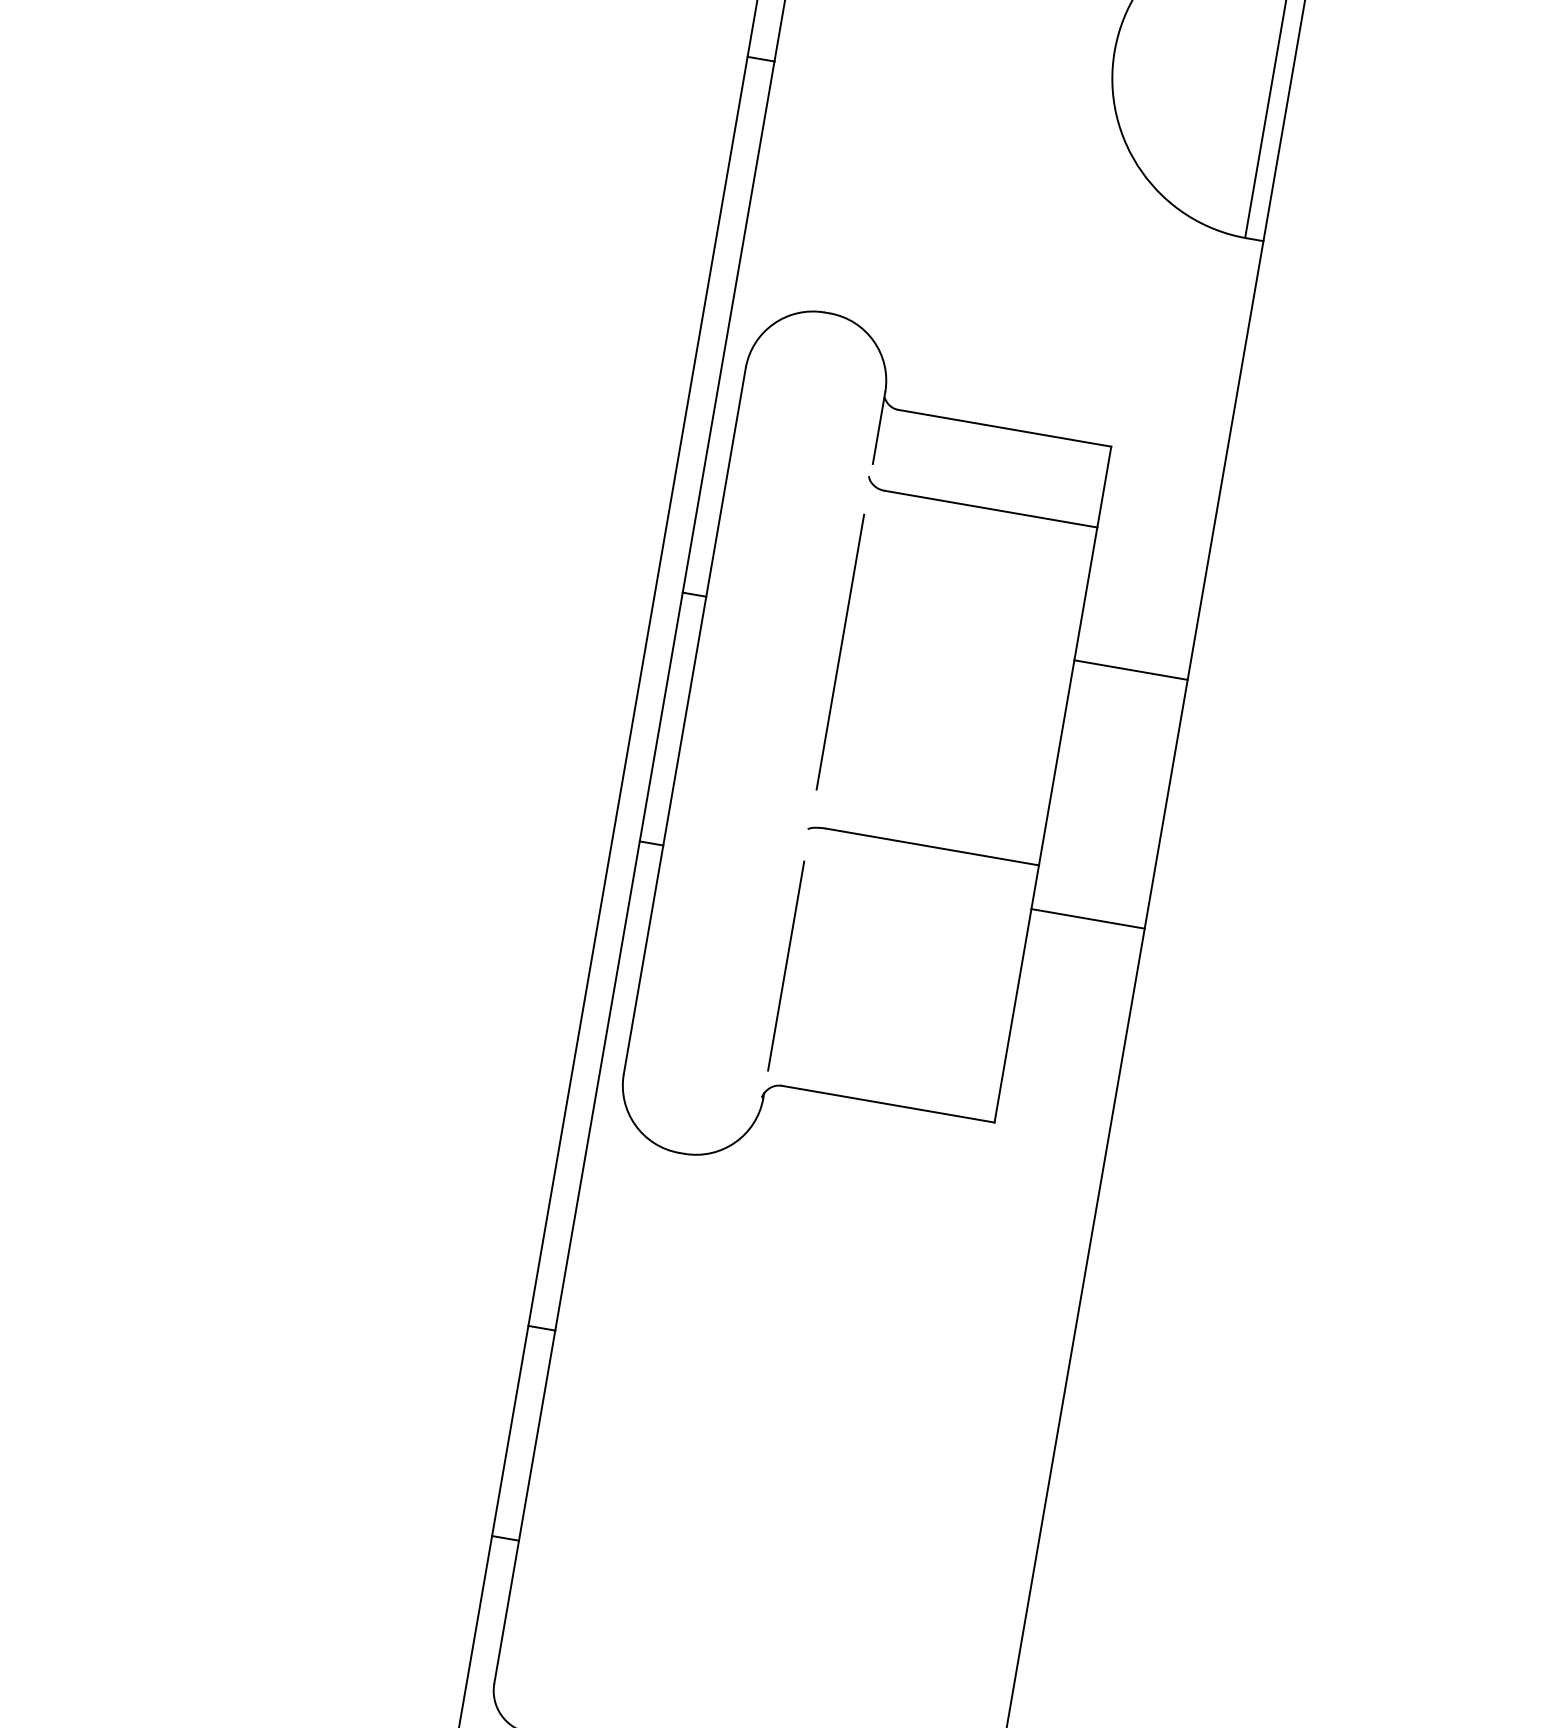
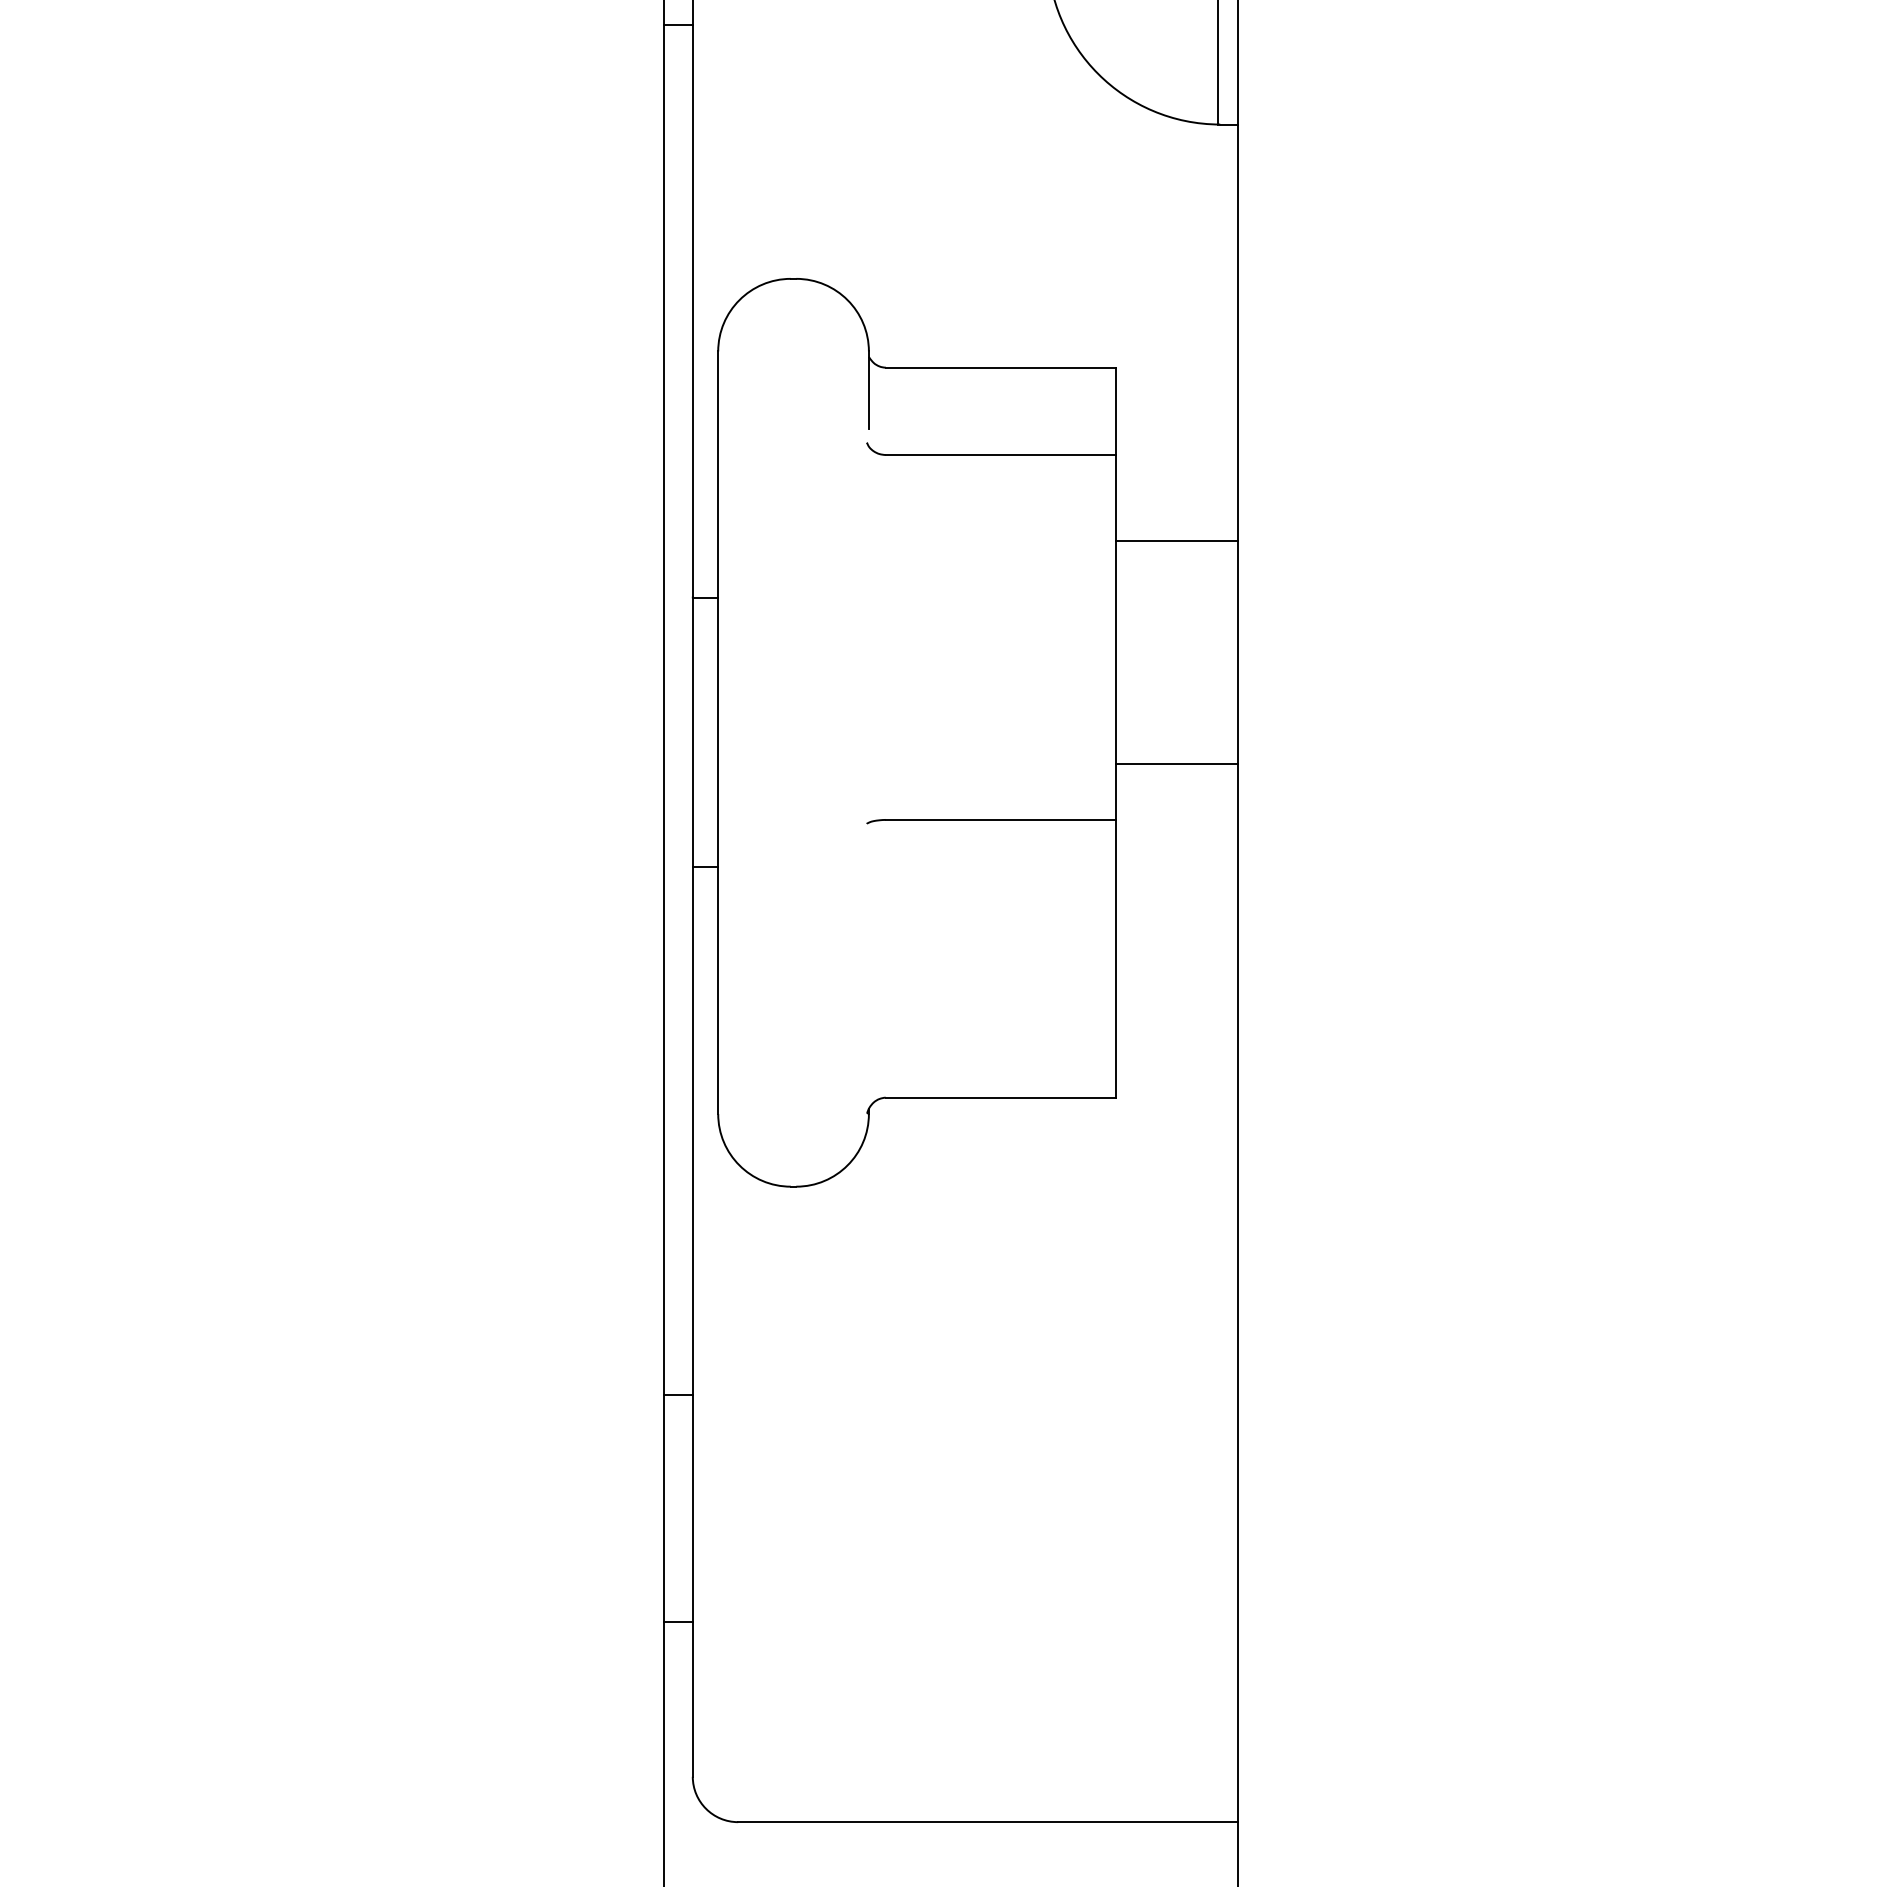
line: (839, 652) -> (868, 632), removed
line: (1130, 670) -> (1176, 541), moved
line: (1087, 919) -> (1176, 764), moved
line: (785, 965) -> (868, 970), removed

